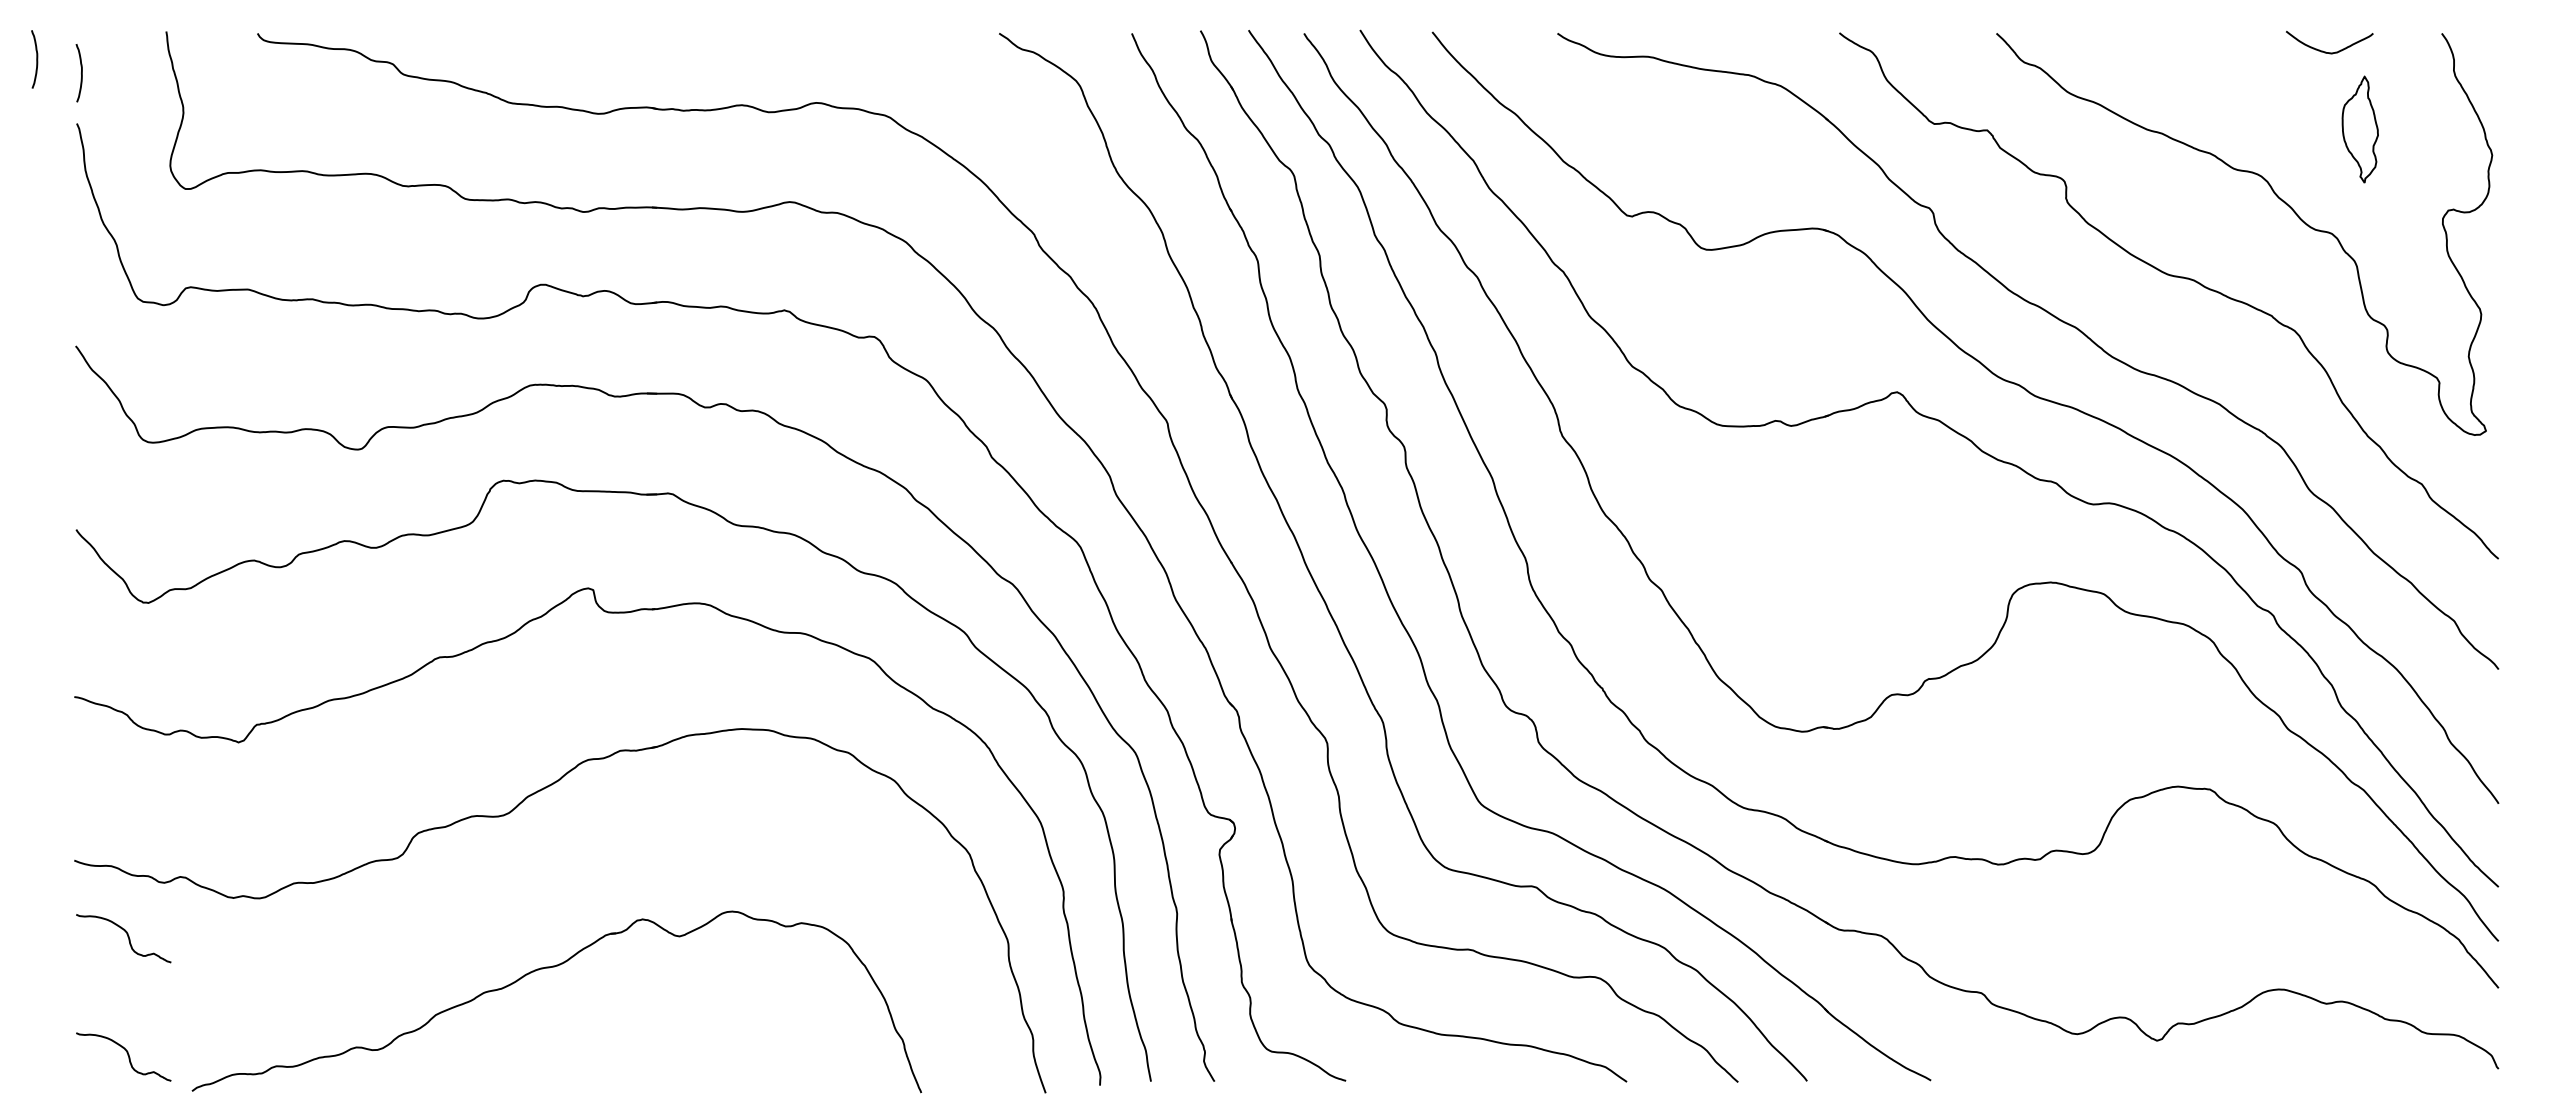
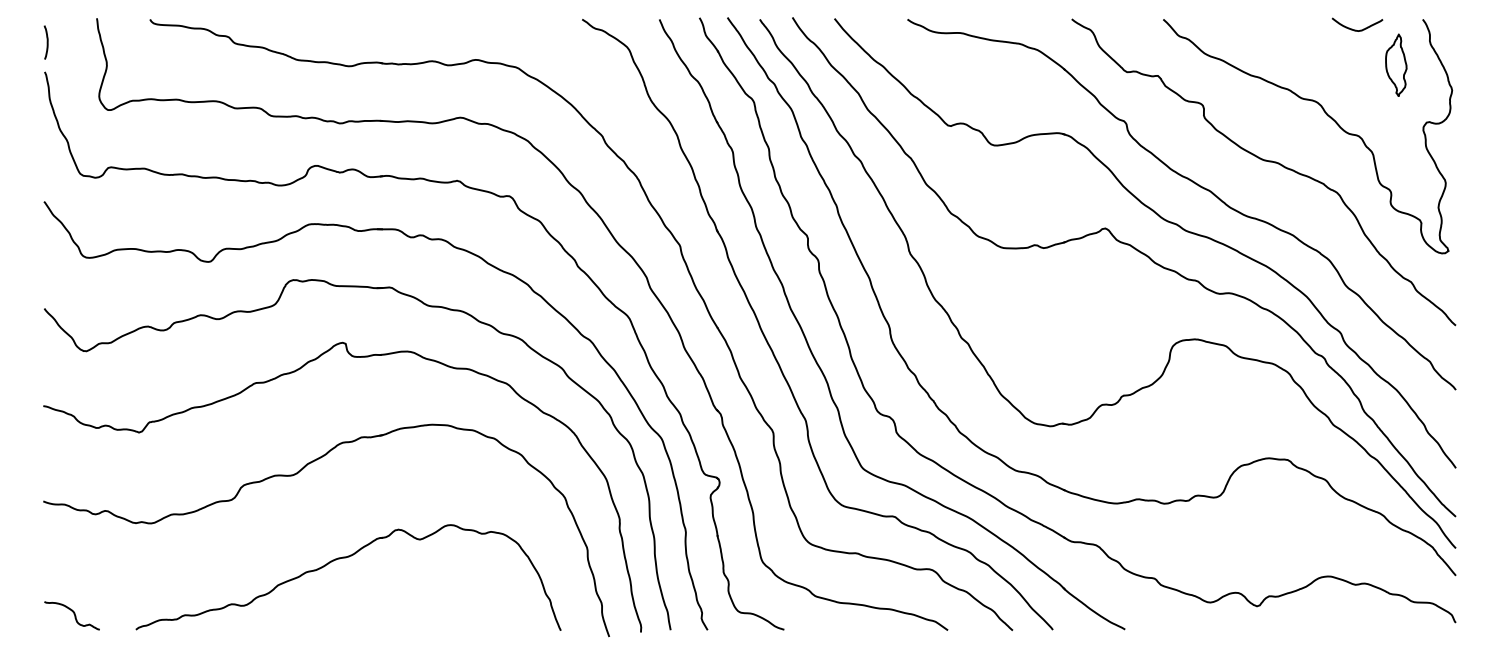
curve: (35, 59) -> (20, 34), removed
part: (2360, 127) -> (1396, 64), moved
curve: (126, 936) -> (73, 545), removed
part: (553, 968) -> (346, 558), moved

